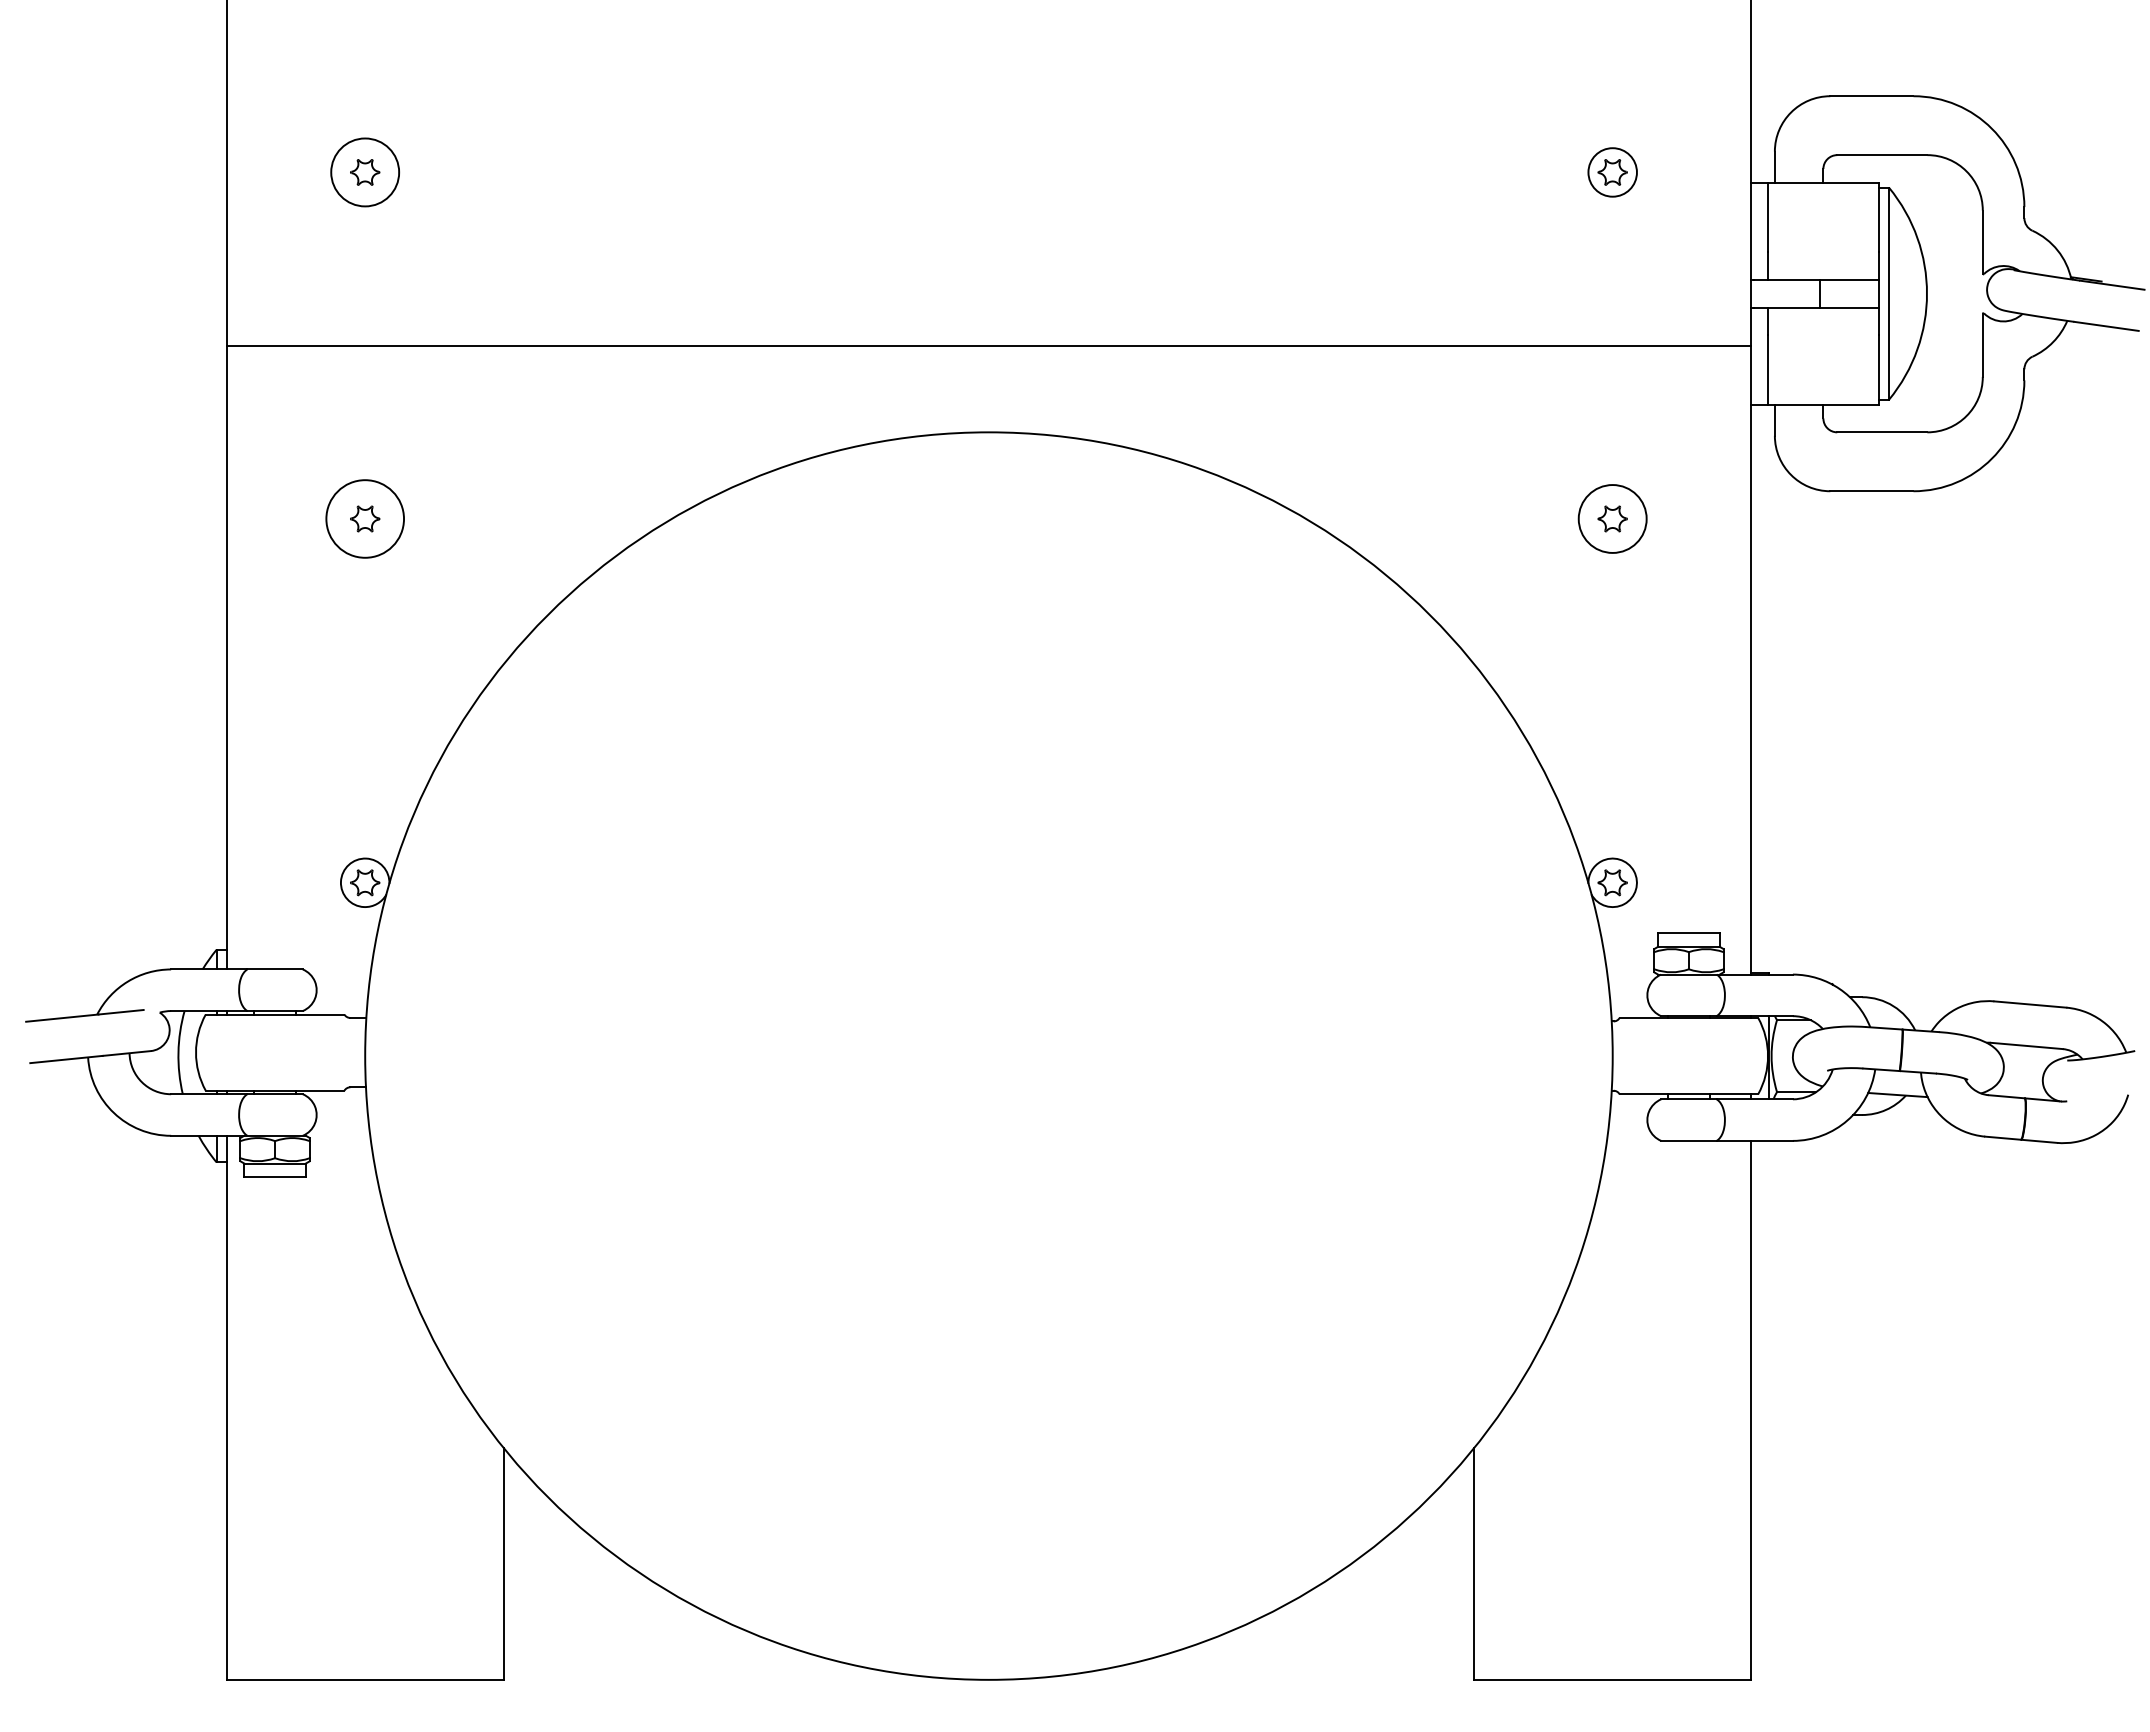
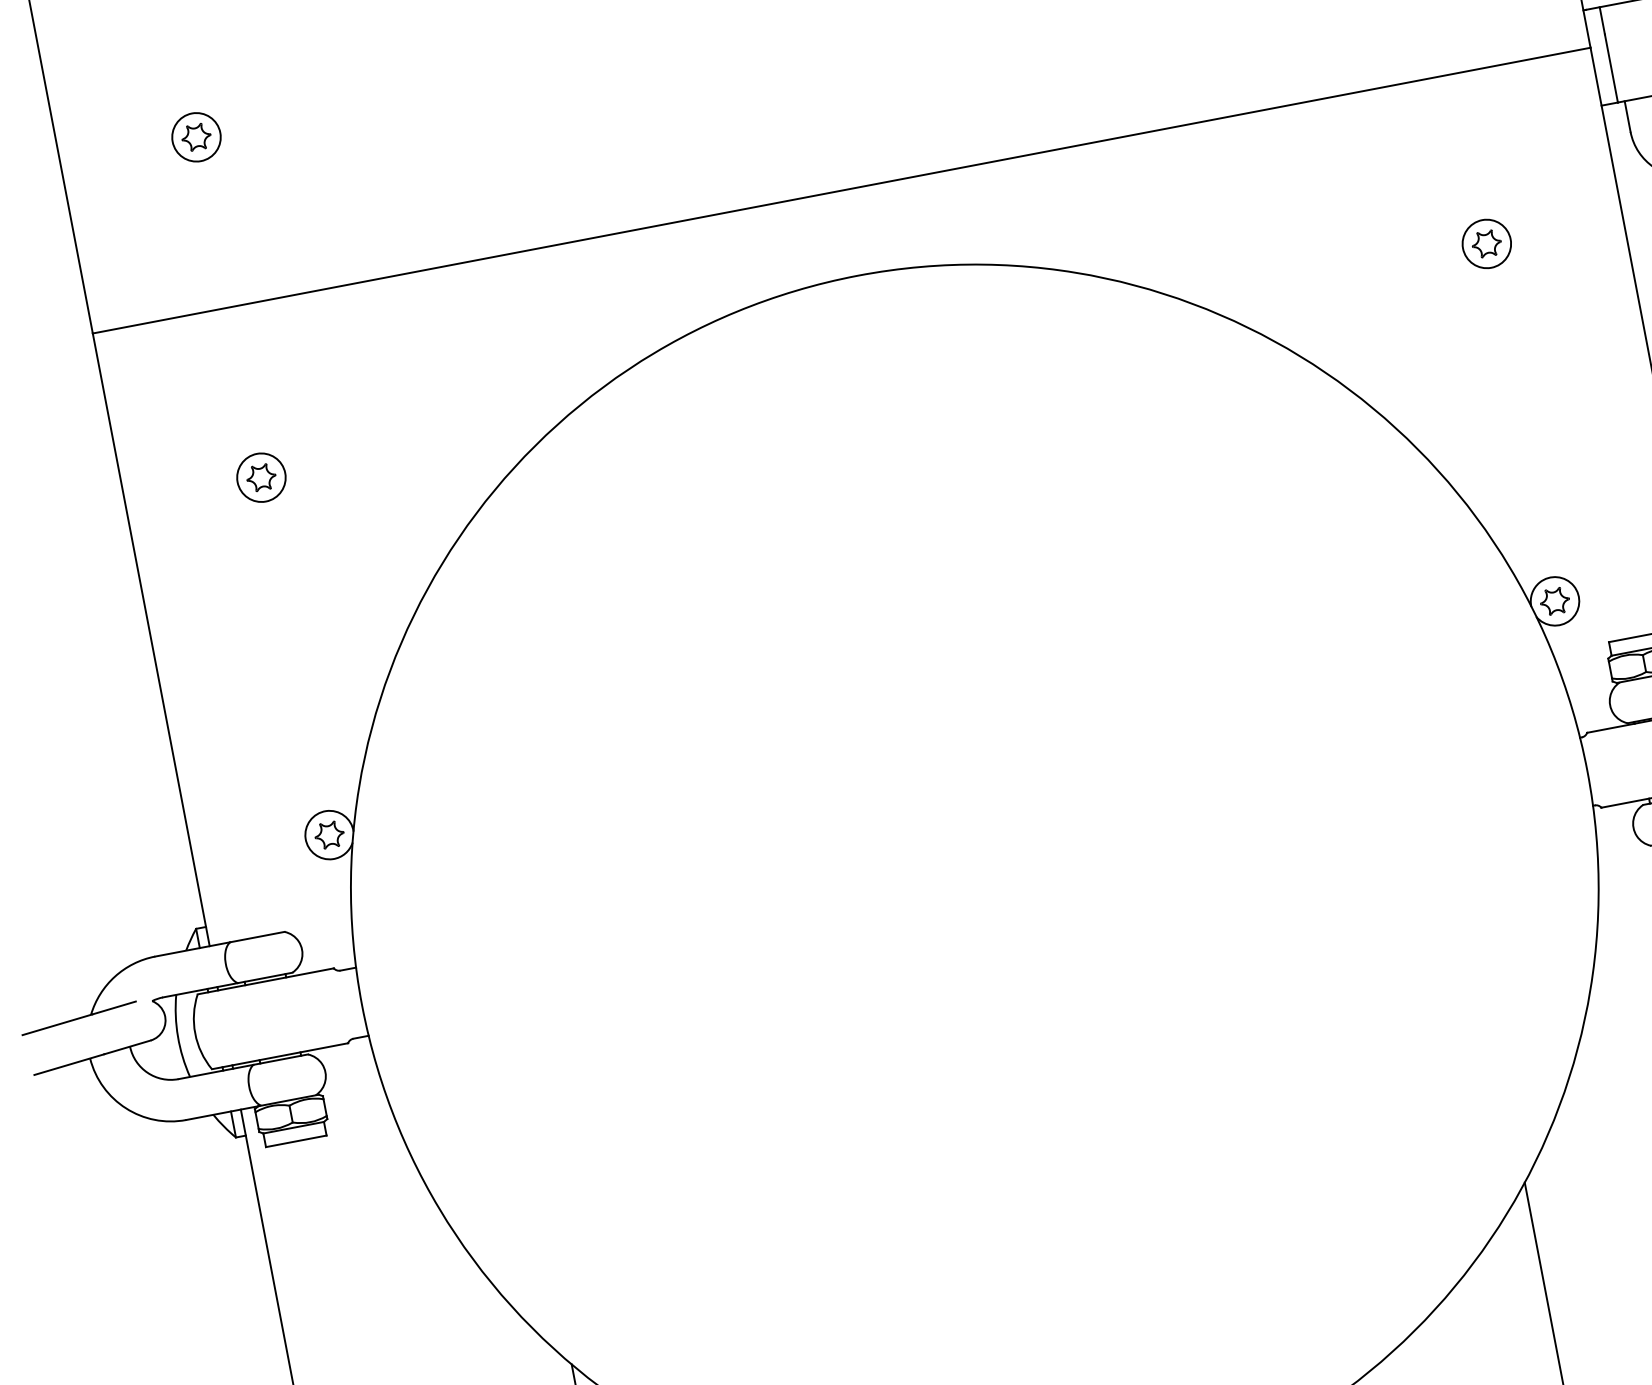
circle: (364, 172) -> (195, 137), size x0.71
circle: (364, 518) -> (260, 477), size x0.62
circle: (1612, 518) -> (1486, 243), size x0.71

